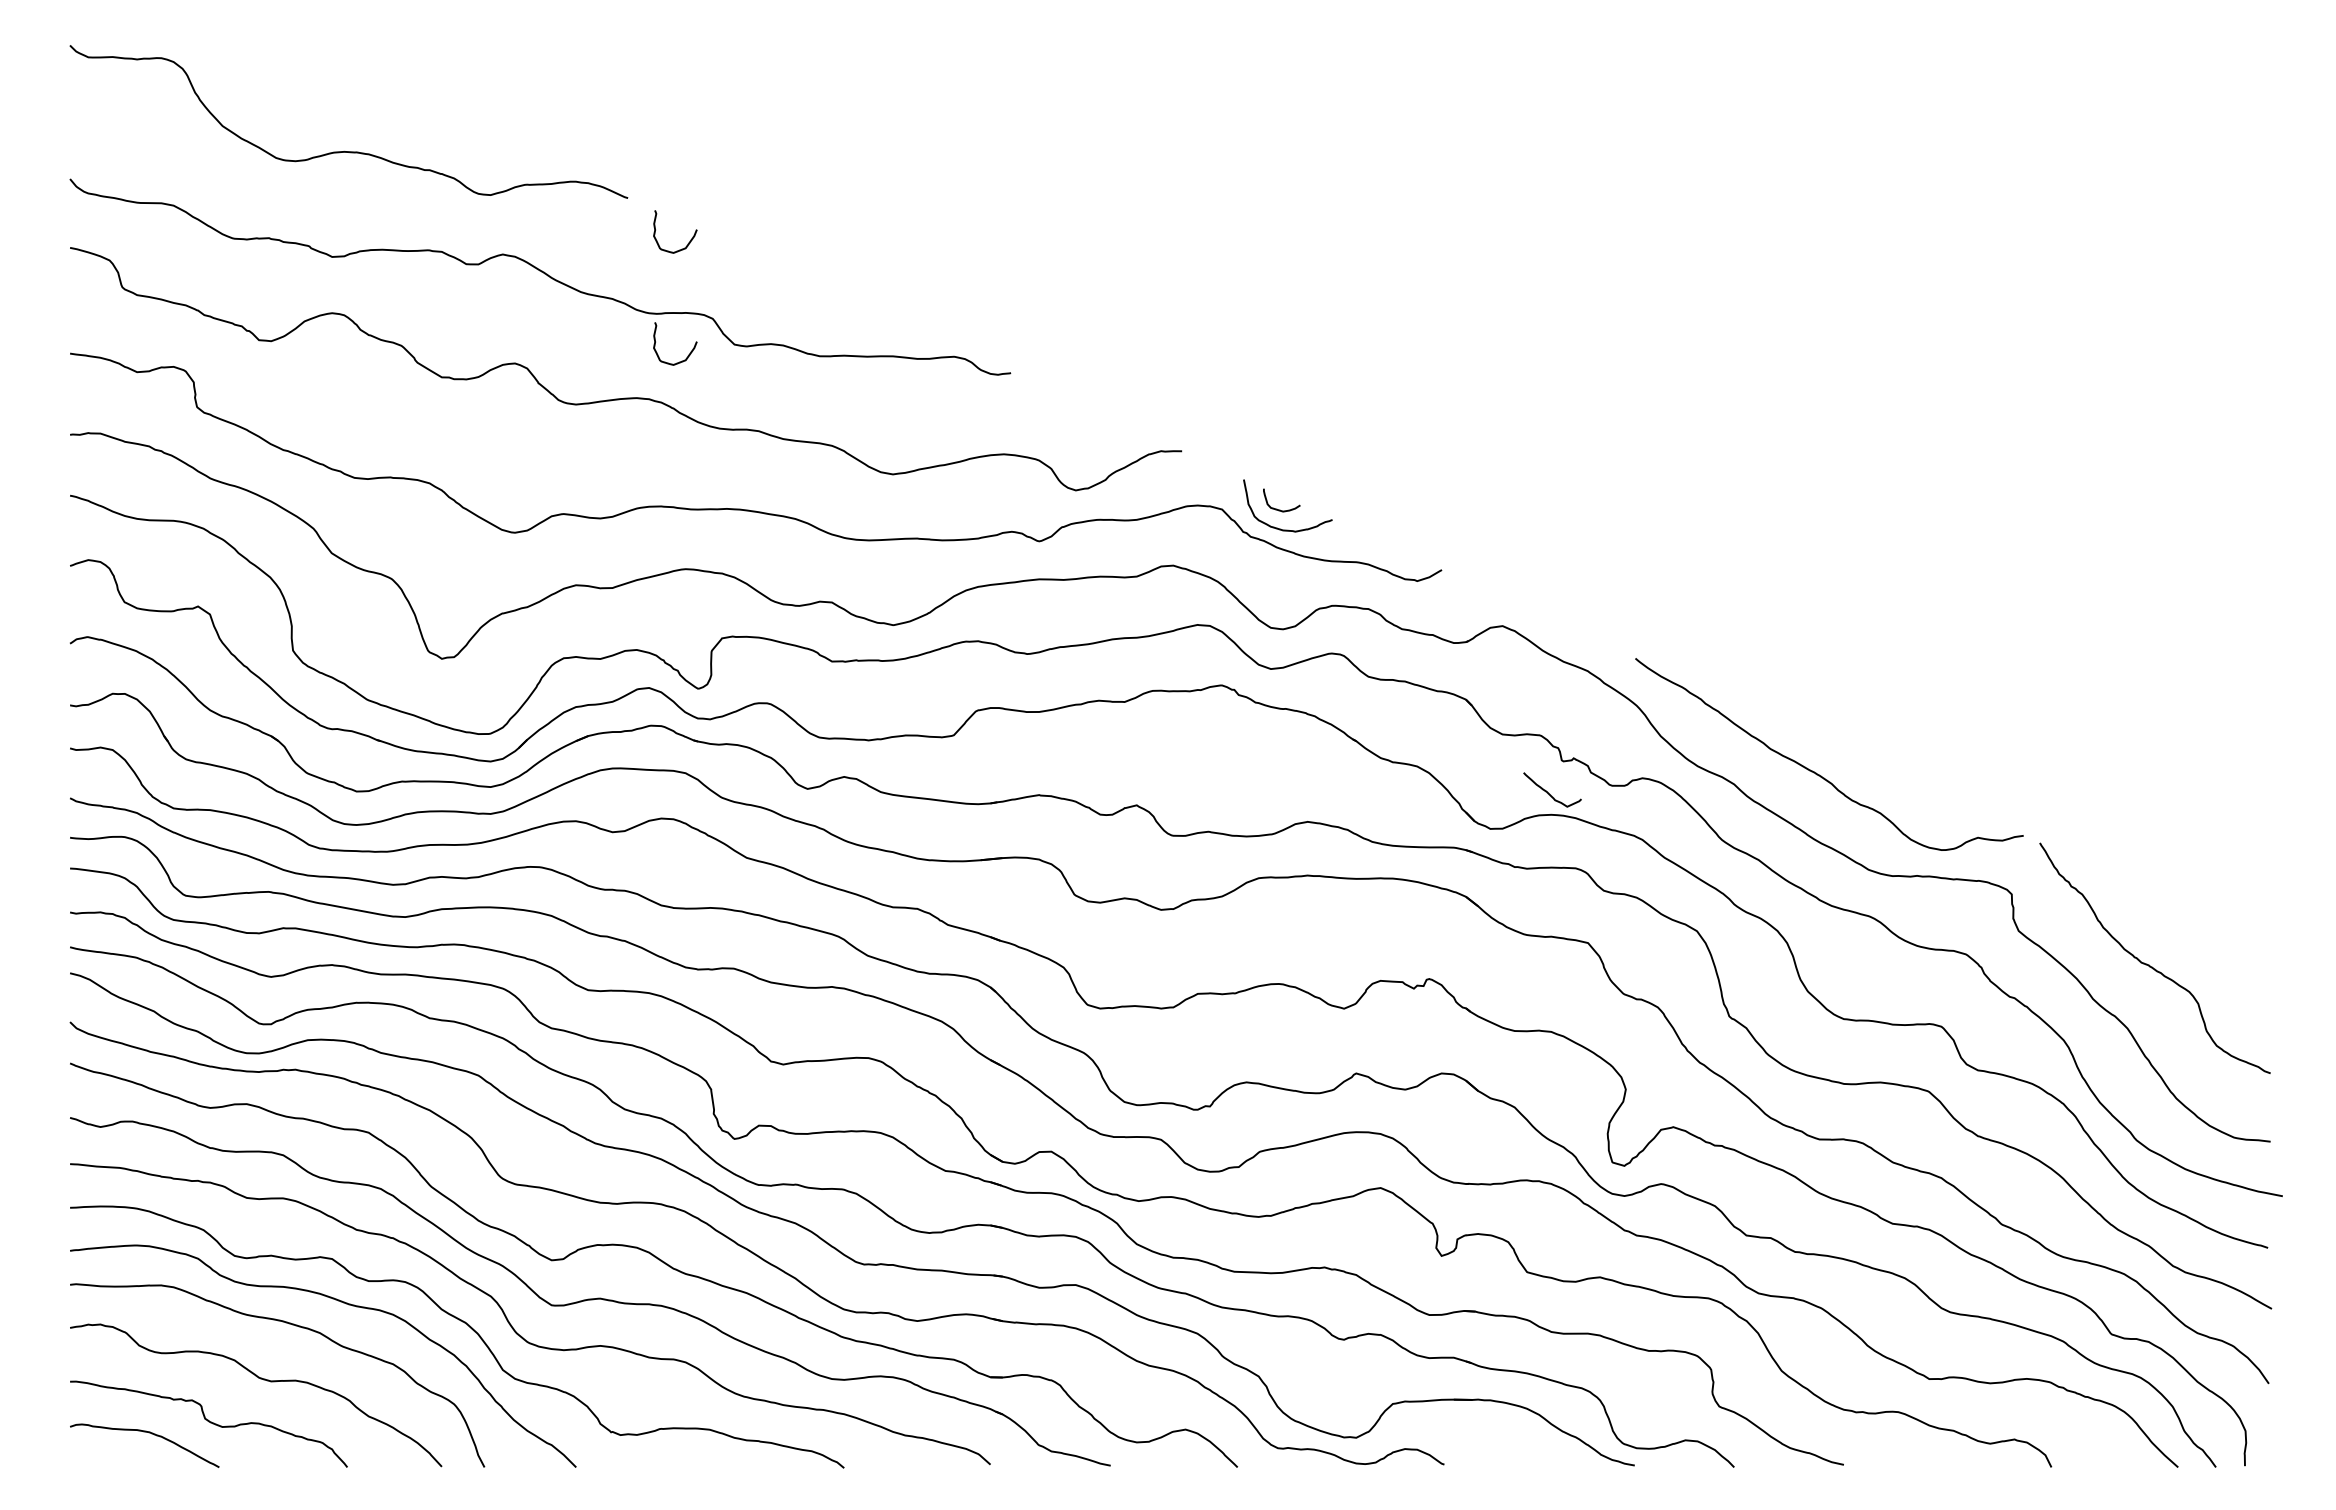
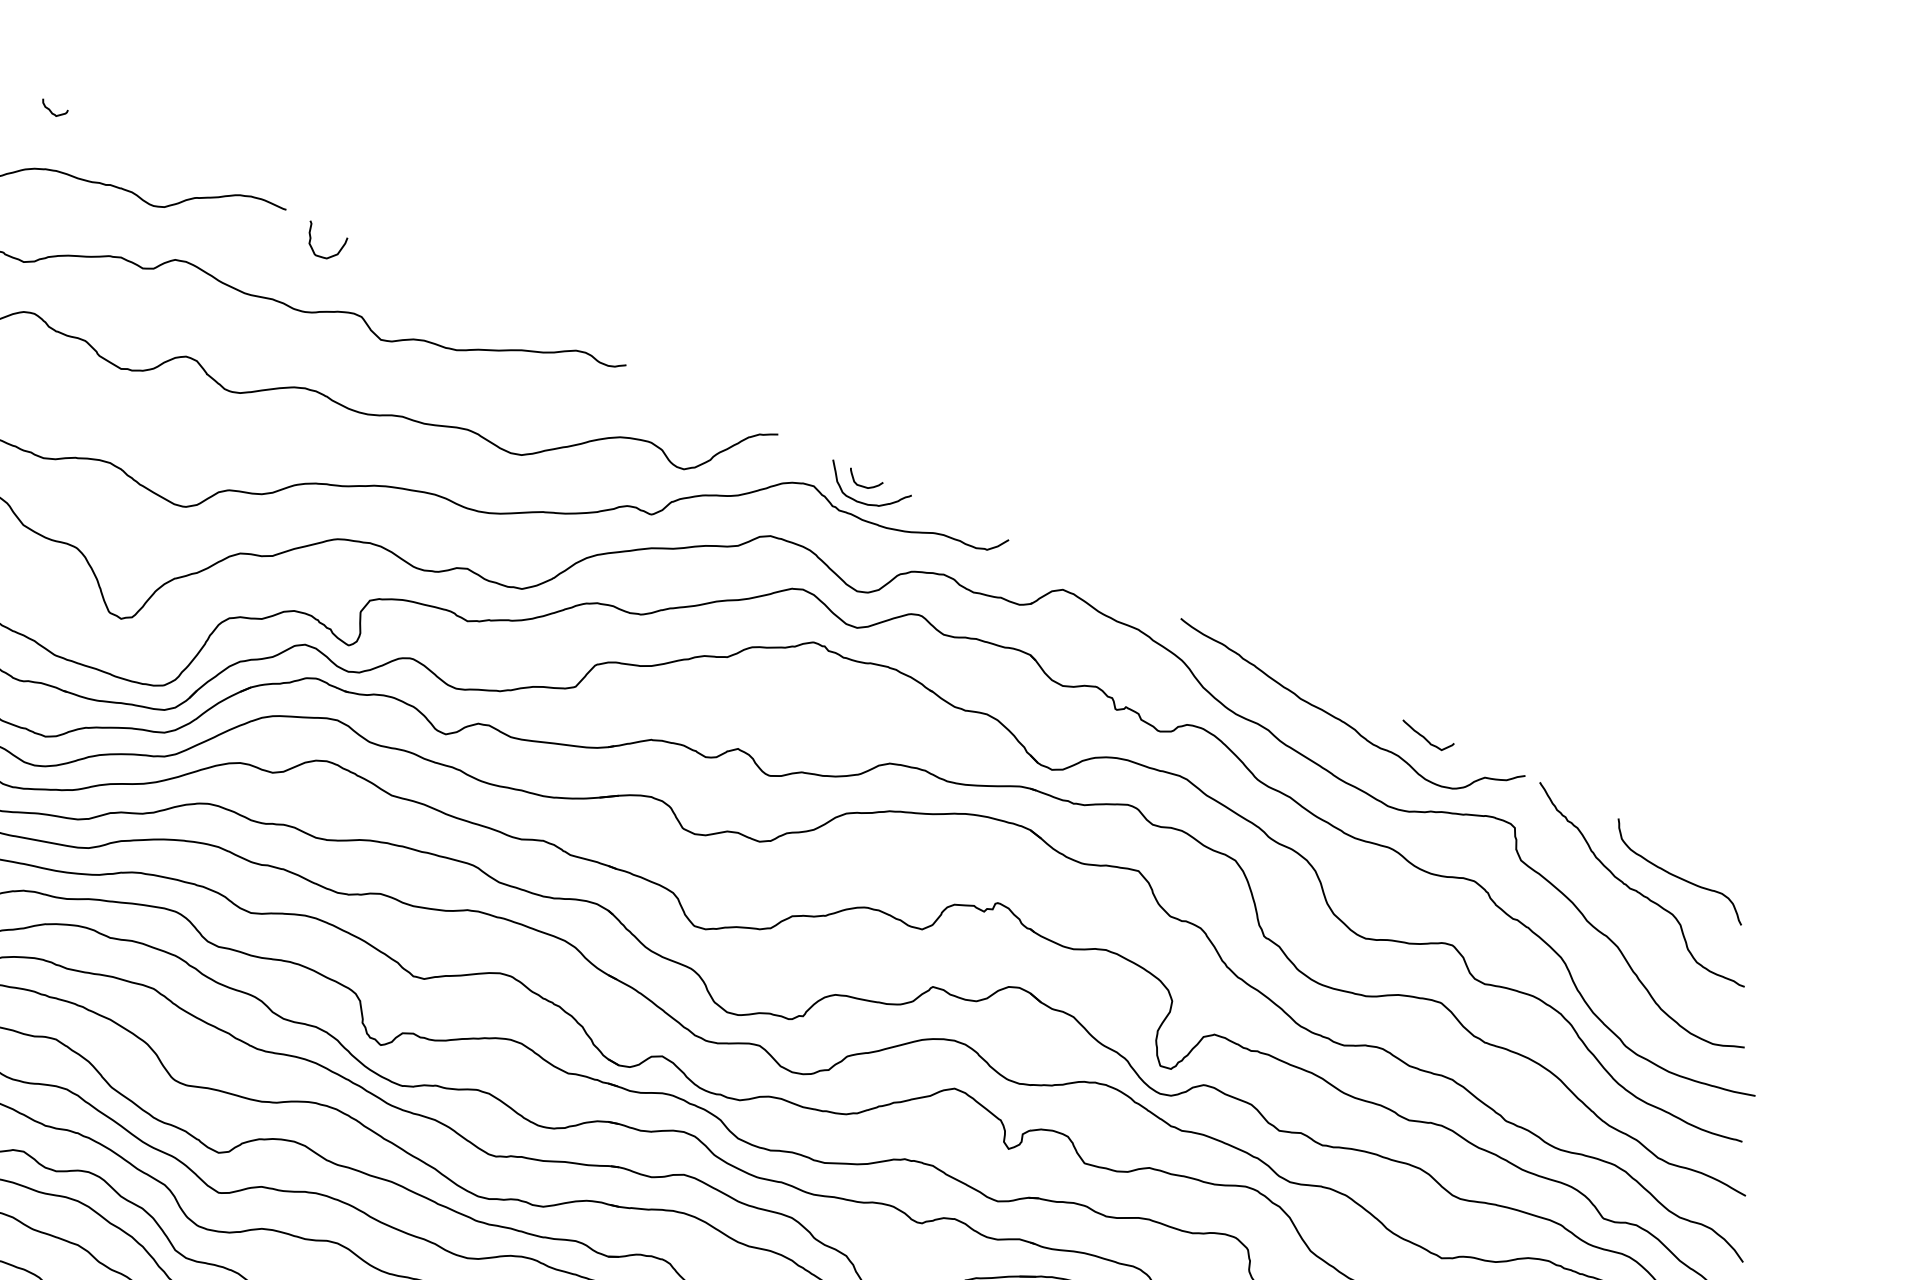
curve: (363, 86) -> (51, 110), added
curve: (687, 355) -> (339, 349), removed
curve: (1548, 792) -> (1424, 737), moved
curve: (2195, 948) -> (1678, 876), added

